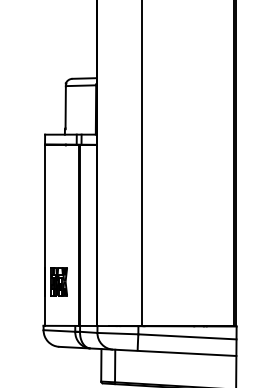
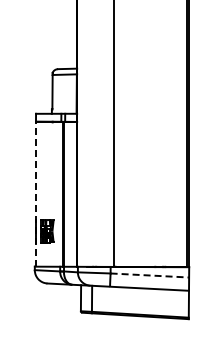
line: (44, 235) -> (35, 194), solid -> dashed
line: (188, 336) -> (150, 275), solid -> dashed

